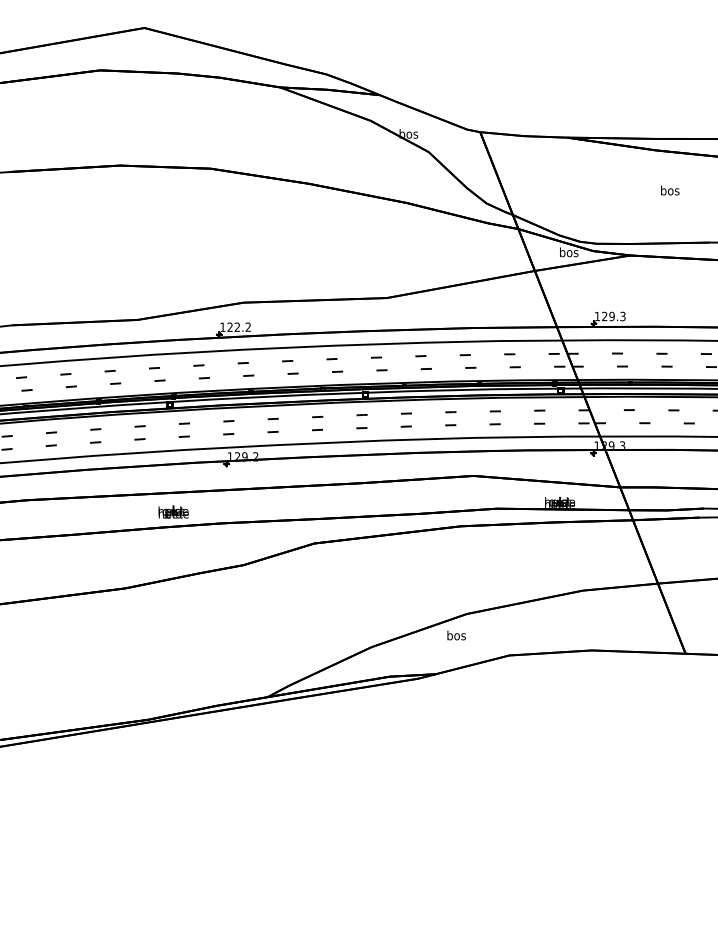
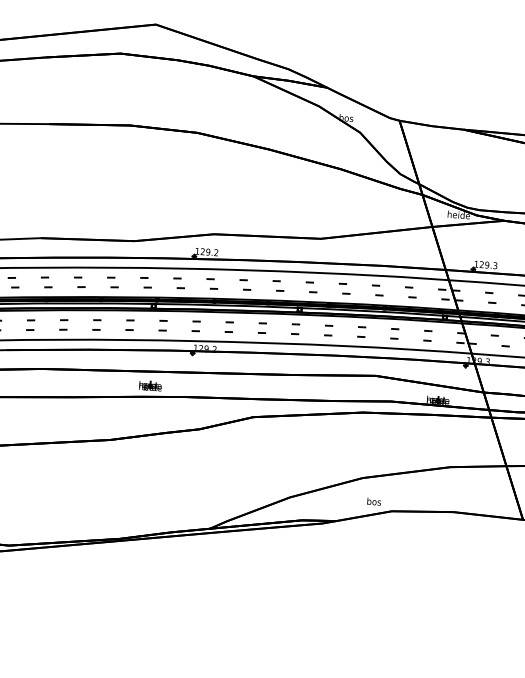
text: (569, 252) -> (459, 215), bos -> heide
text: (237, 326) -> (208, 251), 122.2 -> 129.2
text: (456, 635) -> (374, 501), moved

